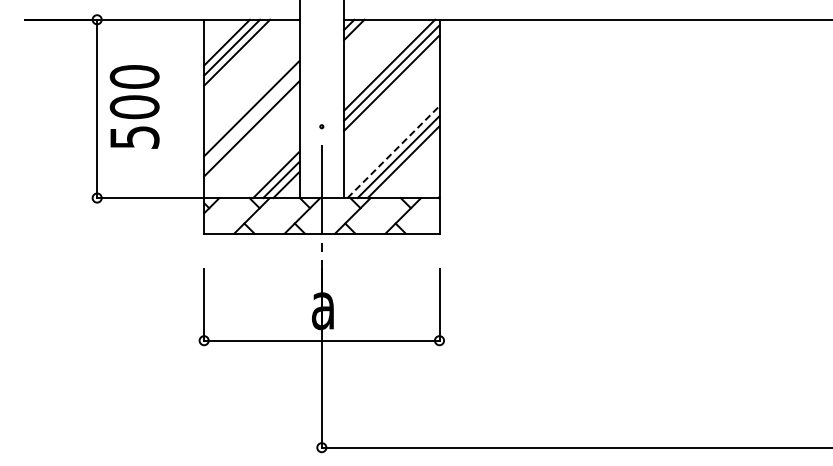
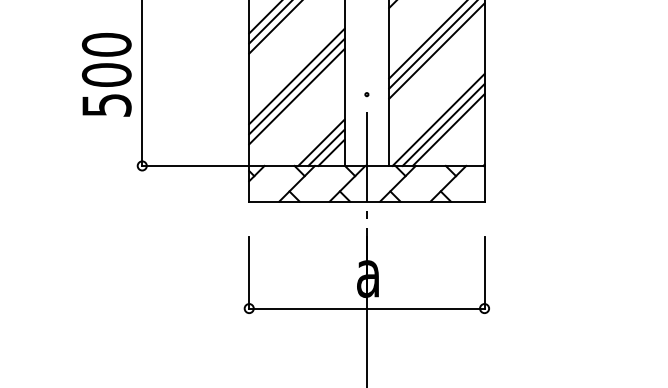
text: (134, 106) -> (106, 74), moved
line: (251, 118) -> (296, 86), added
line: (393, 151) -> (438, 119), dashed -> solid

